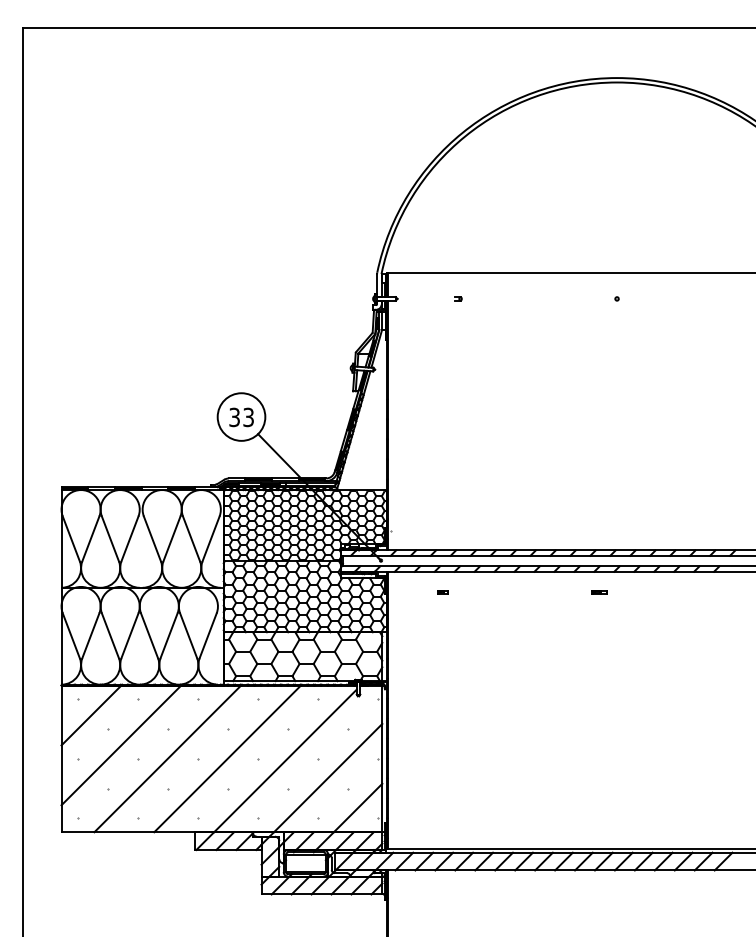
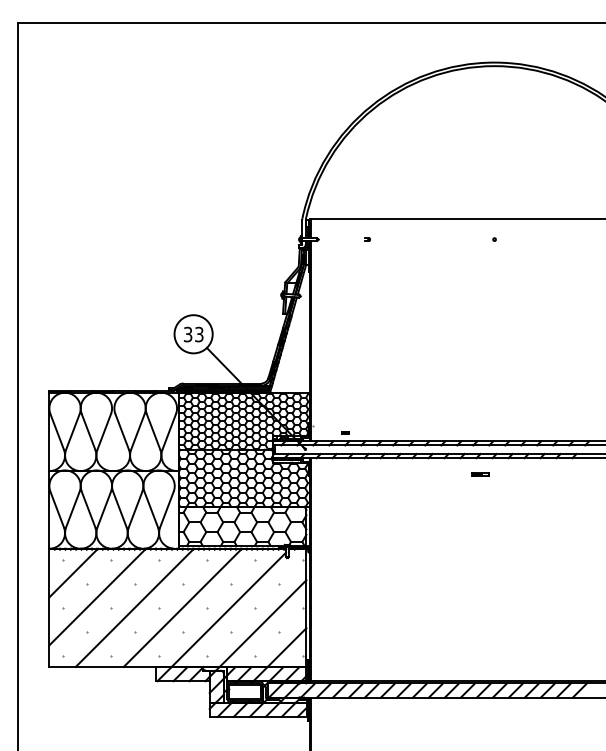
part: (442, 592) -> (345, 433), moved
part: (599, 592) -> (480, 474), size x1.4

